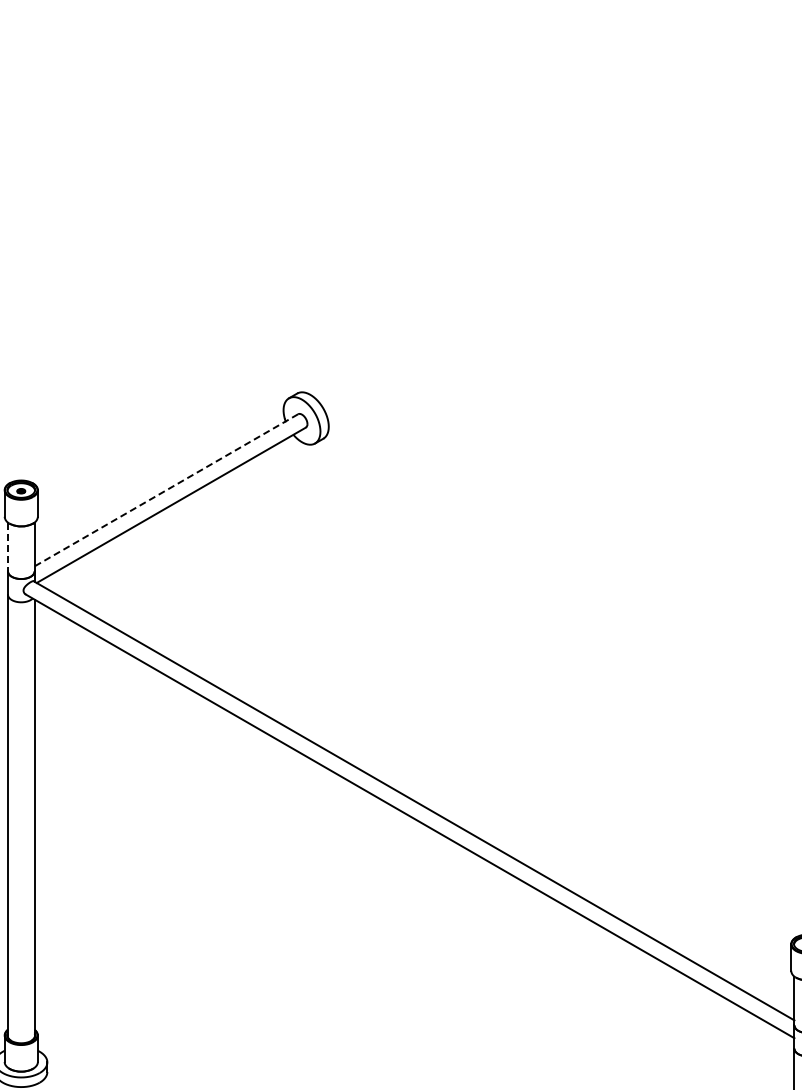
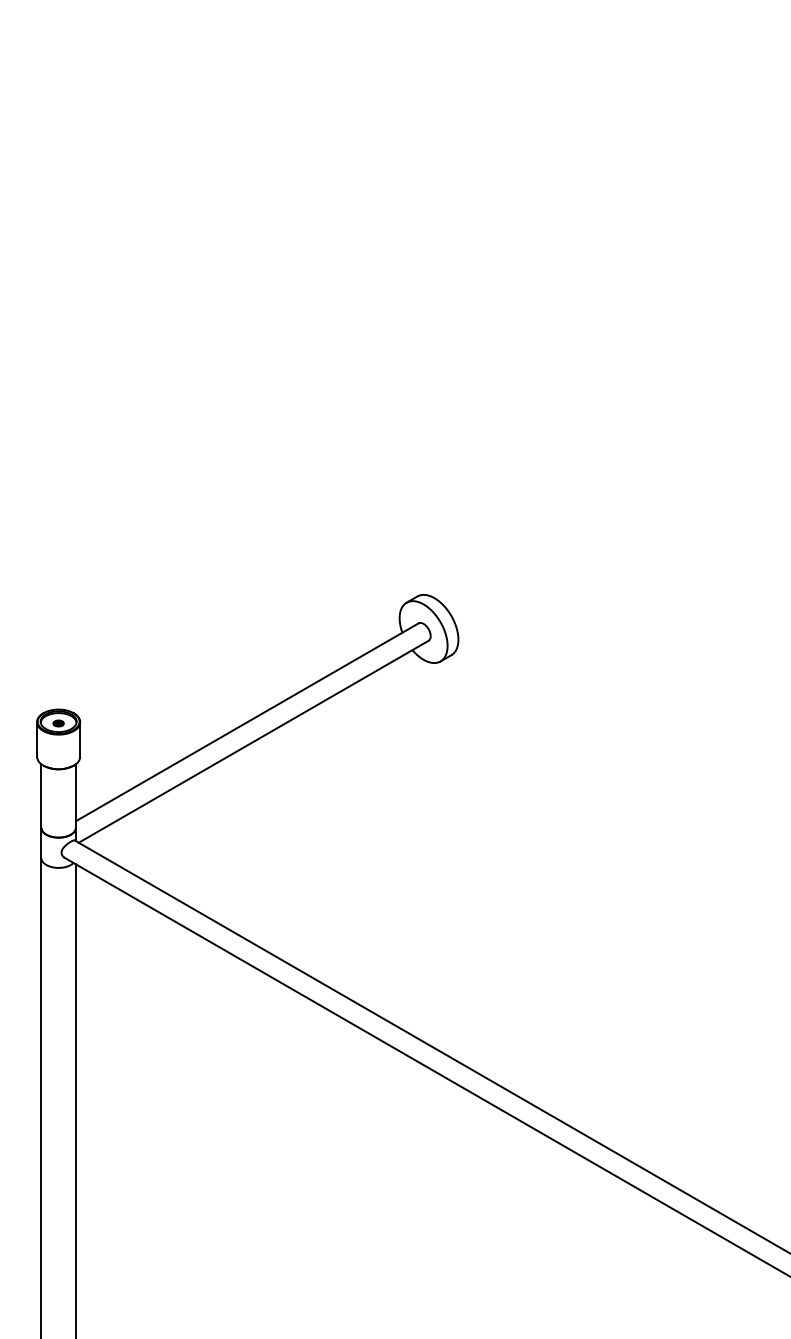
line: (165, 490) -> (246, 722), dashed -> solid
line: (7, 547) -> (40, 796), dashed -> solid

